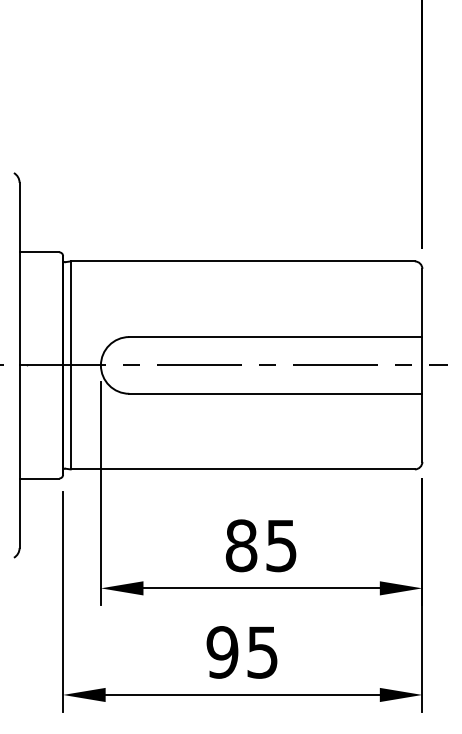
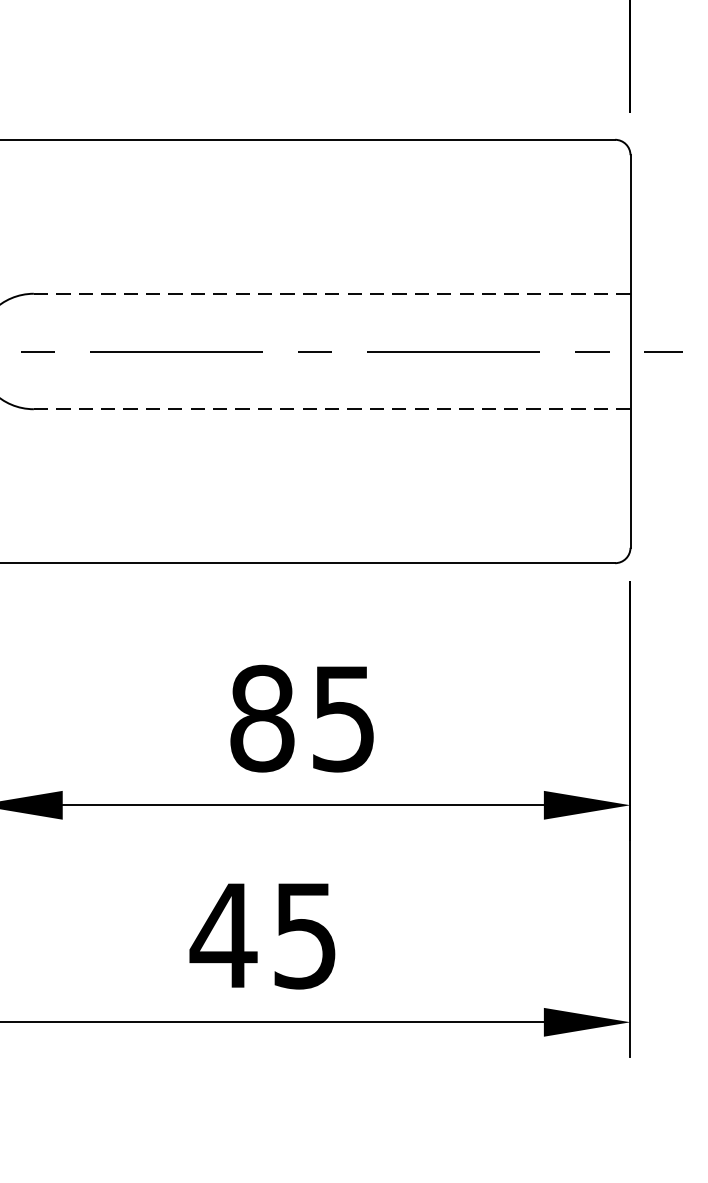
line: (275, 337) -> (331, 294), solid -> dashed
line: (275, 393) -> (331, 408), solid -> dashed
text: (222, 652) -> (223, 935), 95 -> 45

